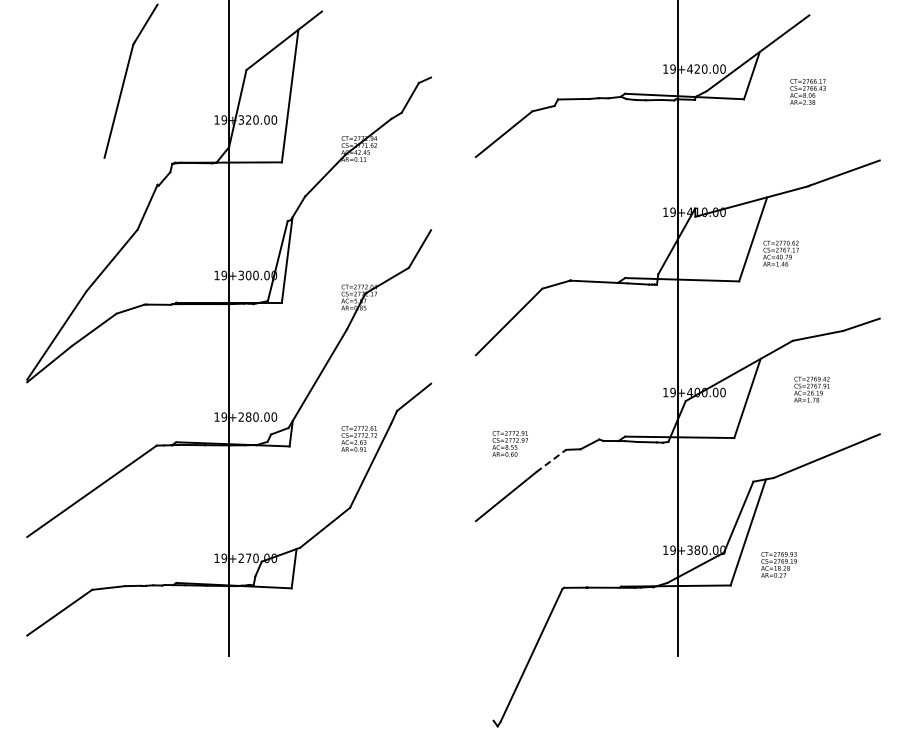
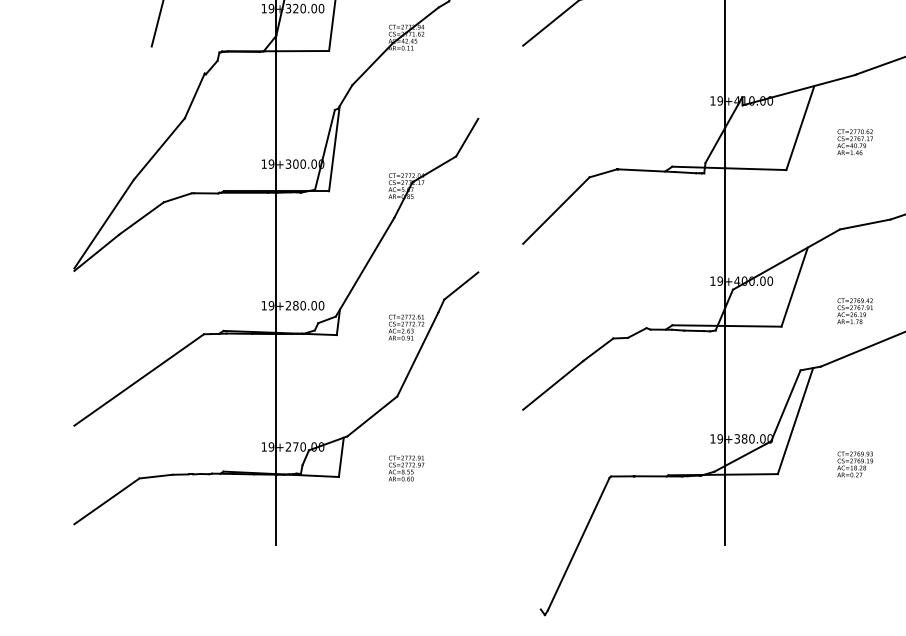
text: (780, 253) -> (854, 142), moved
text: (811, 389) -> (854, 311), moved
text: (509, 443) -> (405, 468), moved
line: (551, 461) -> (598, 350), dashed -> solid
text: (778, 564) -> (854, 464), moved

